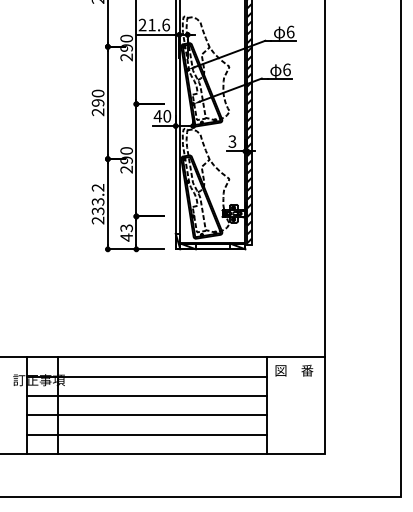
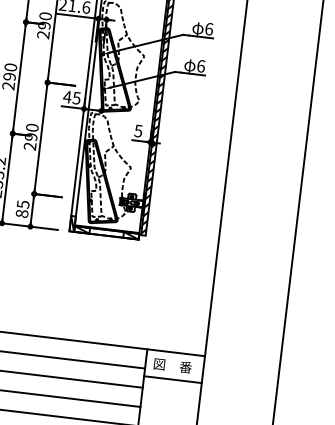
text: (167, 116) -> (76, 98), 40 -> 45
text: (232, 141) -> (138, 130), 3 -> 5
text: (126, 232) -> (22, 208), 43 -> 85
line: (296, 384) -> (173, 379), added

